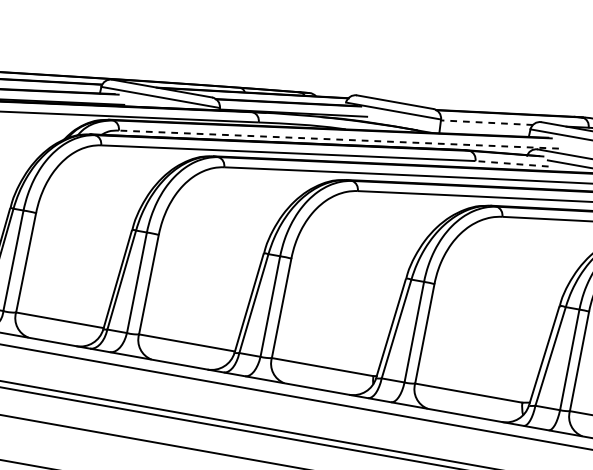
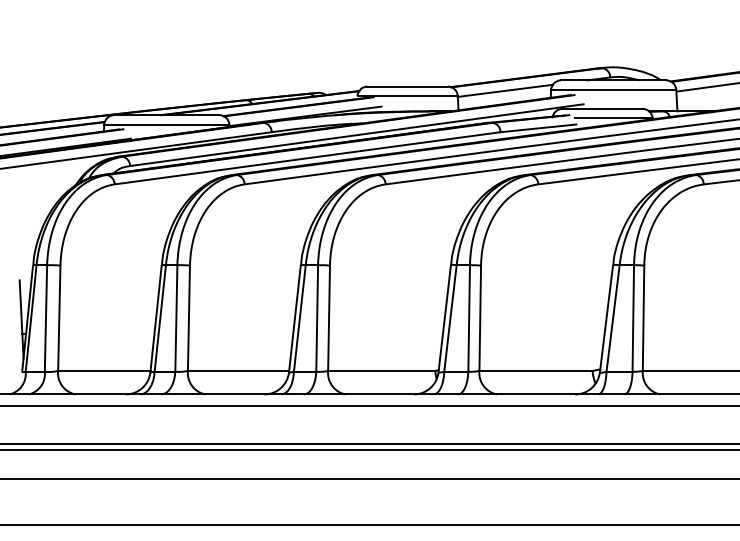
line: (486, 122) -> (504, 90), dashed -> solid
line: (338, 139) -> (356, 135), dashed -> solid
line: (511, 163) -> (537, 128), dashed -> solid

